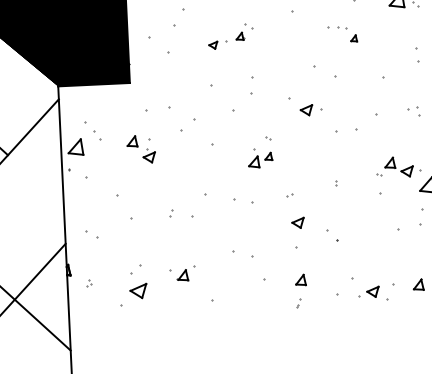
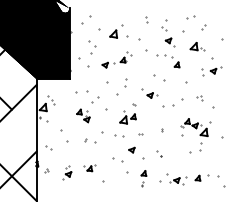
part: (342, 34) -> (168, 61), size x1.67
part: (229, 35) -> (116, 59), size x1.43
part: (141, 148) -> (83, 115), moved
part: (259, 151) -> (127, 113), size x1.43
part: (297, 221) -> (131, 149), moved
part: (134, 285) -> (67, 172), size x0.71

